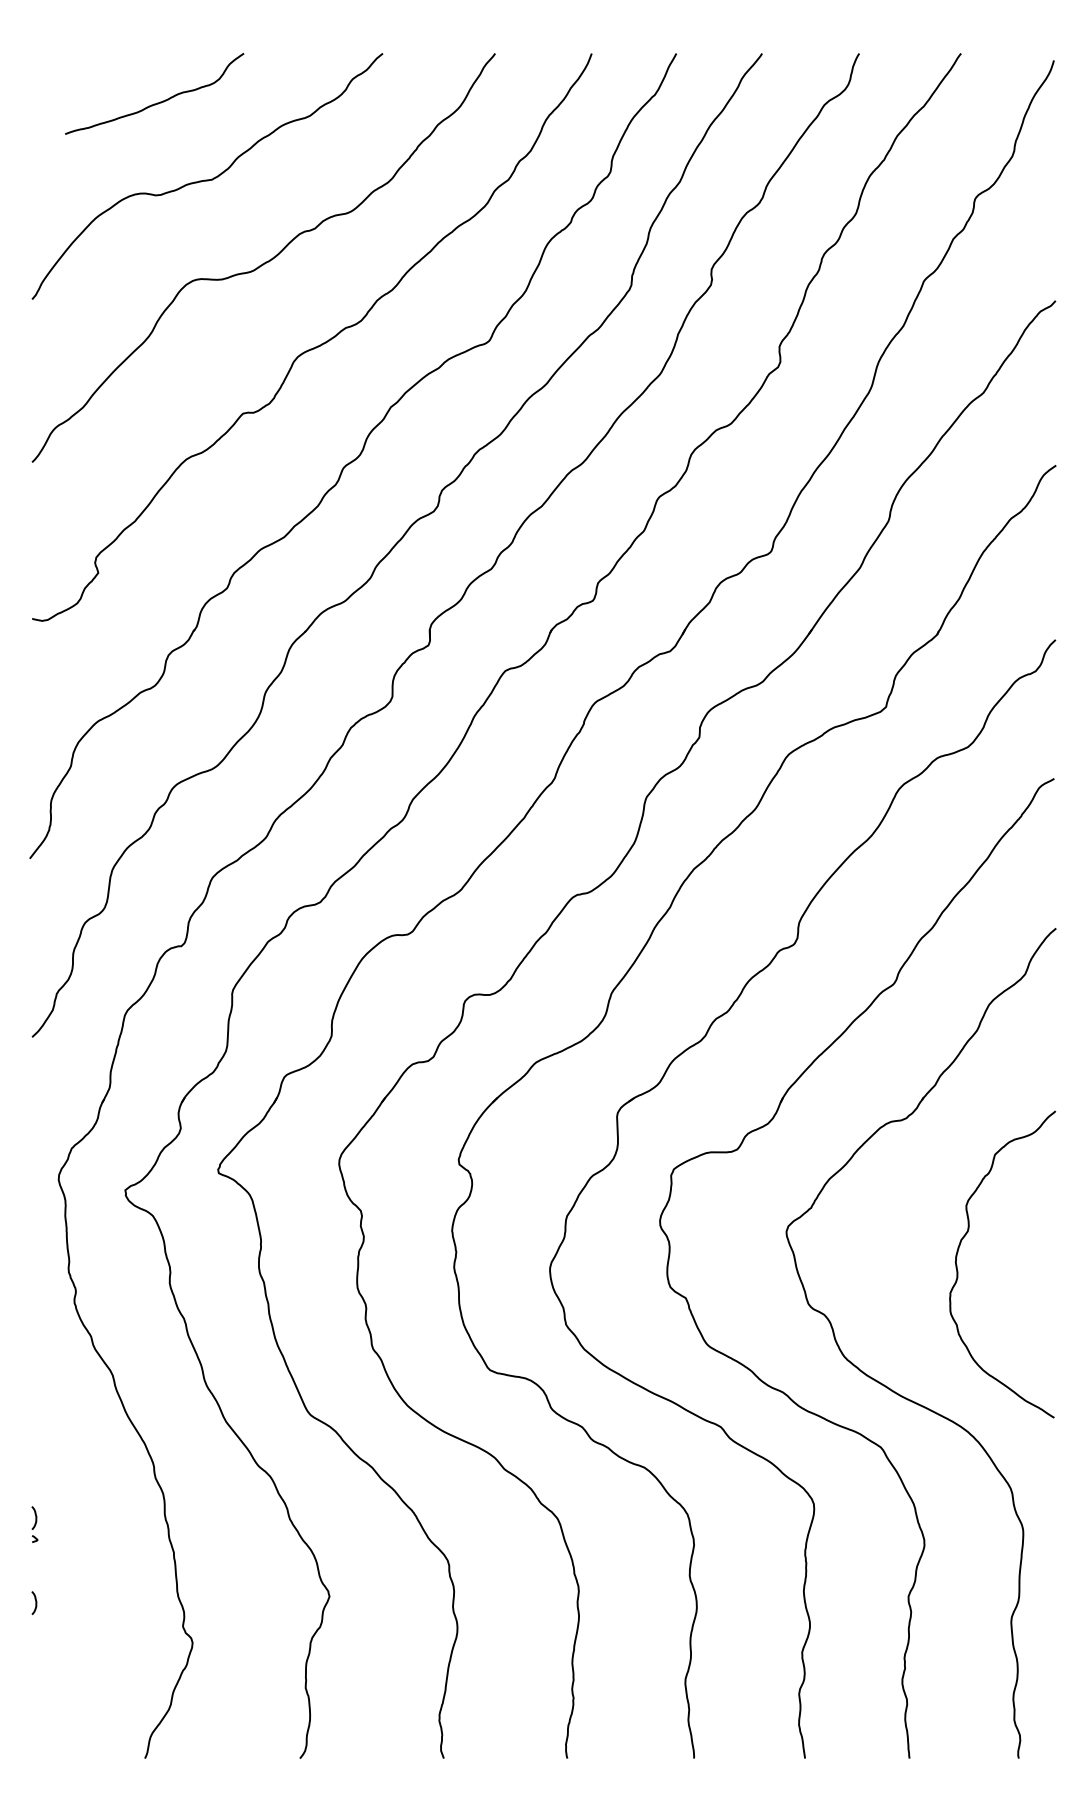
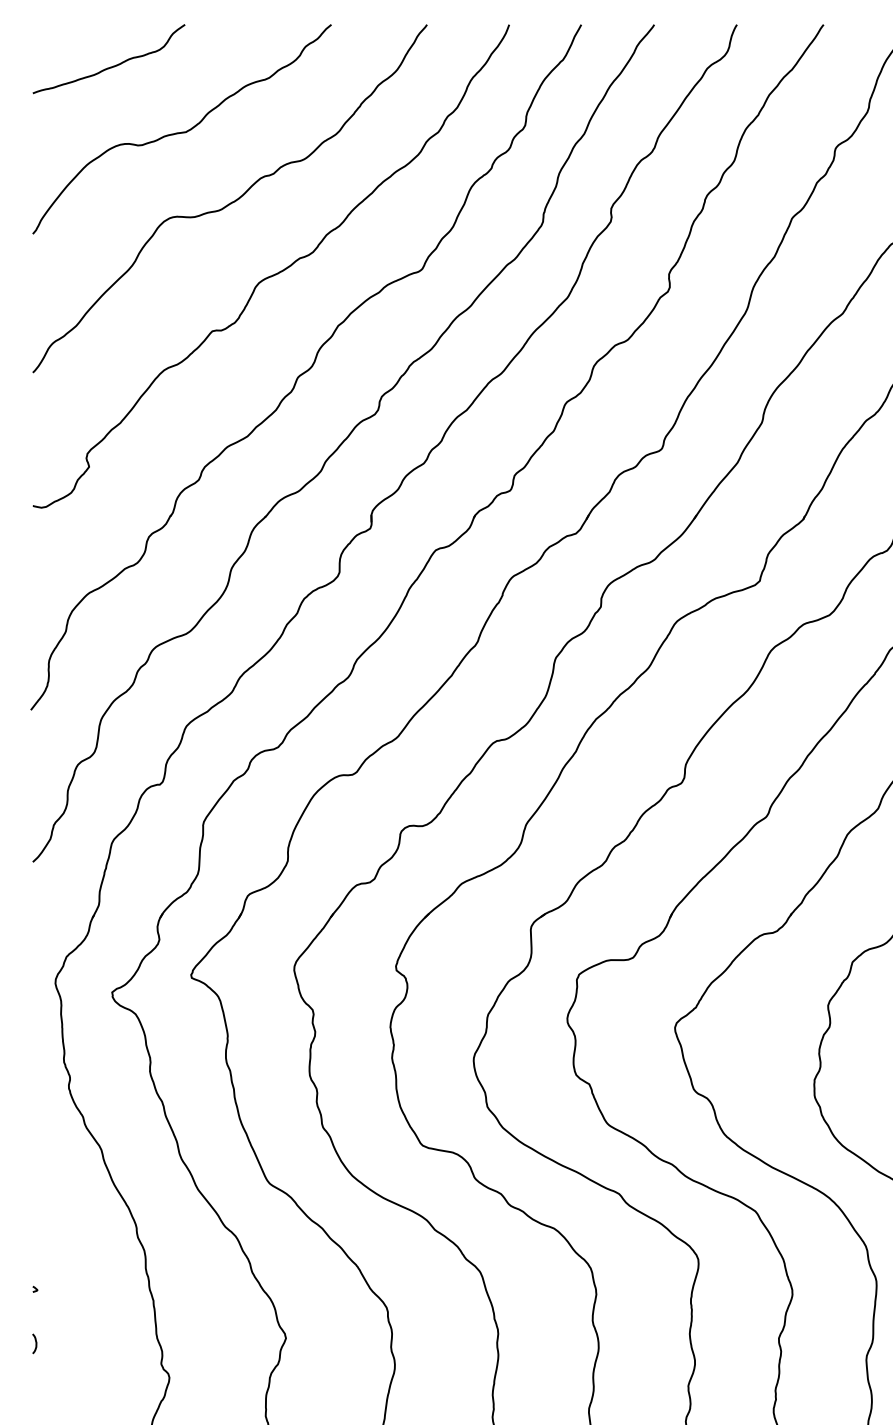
curve: (157, 102) -> (111, 66), moved
curve: (35, 1517) -> (35, 1271), removed

